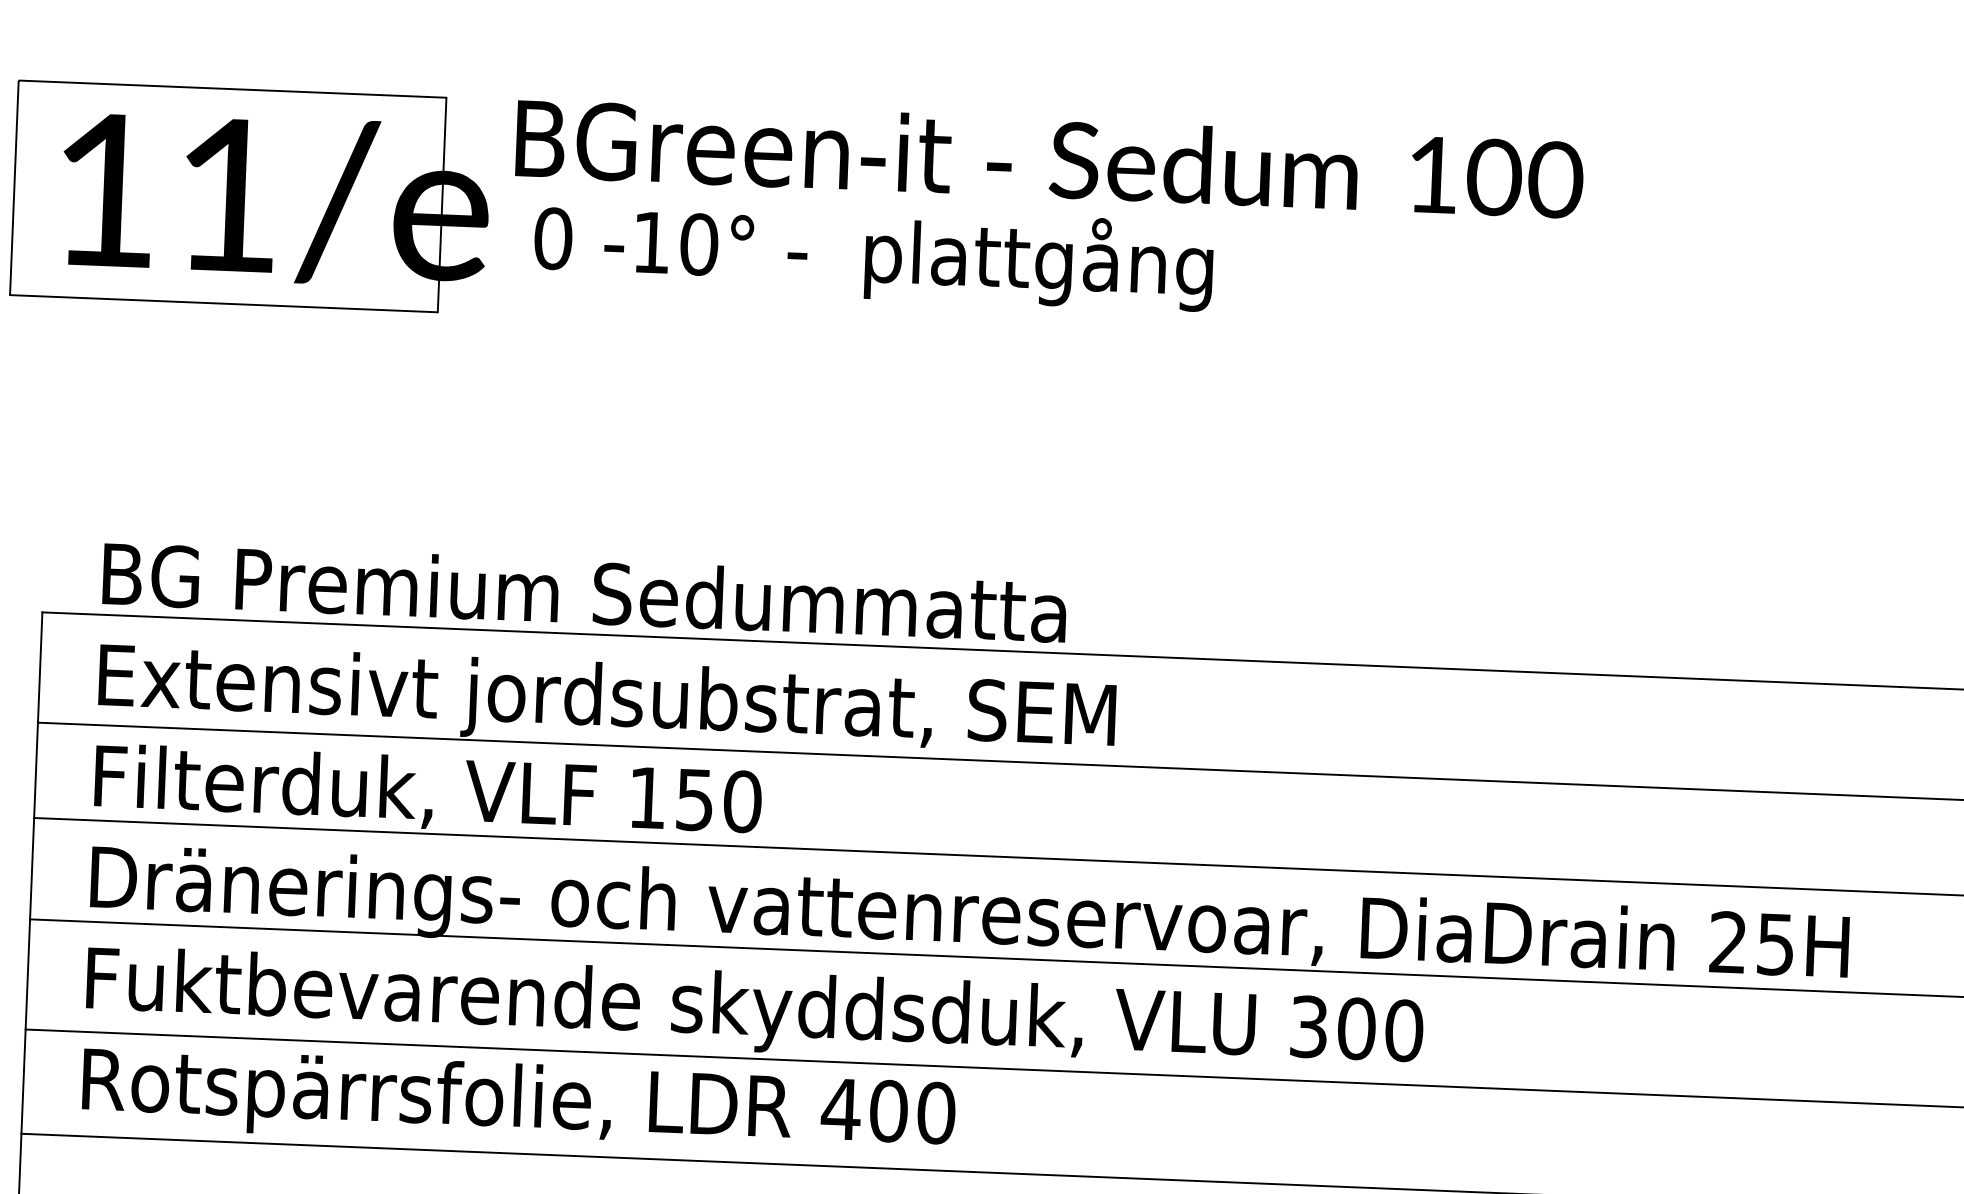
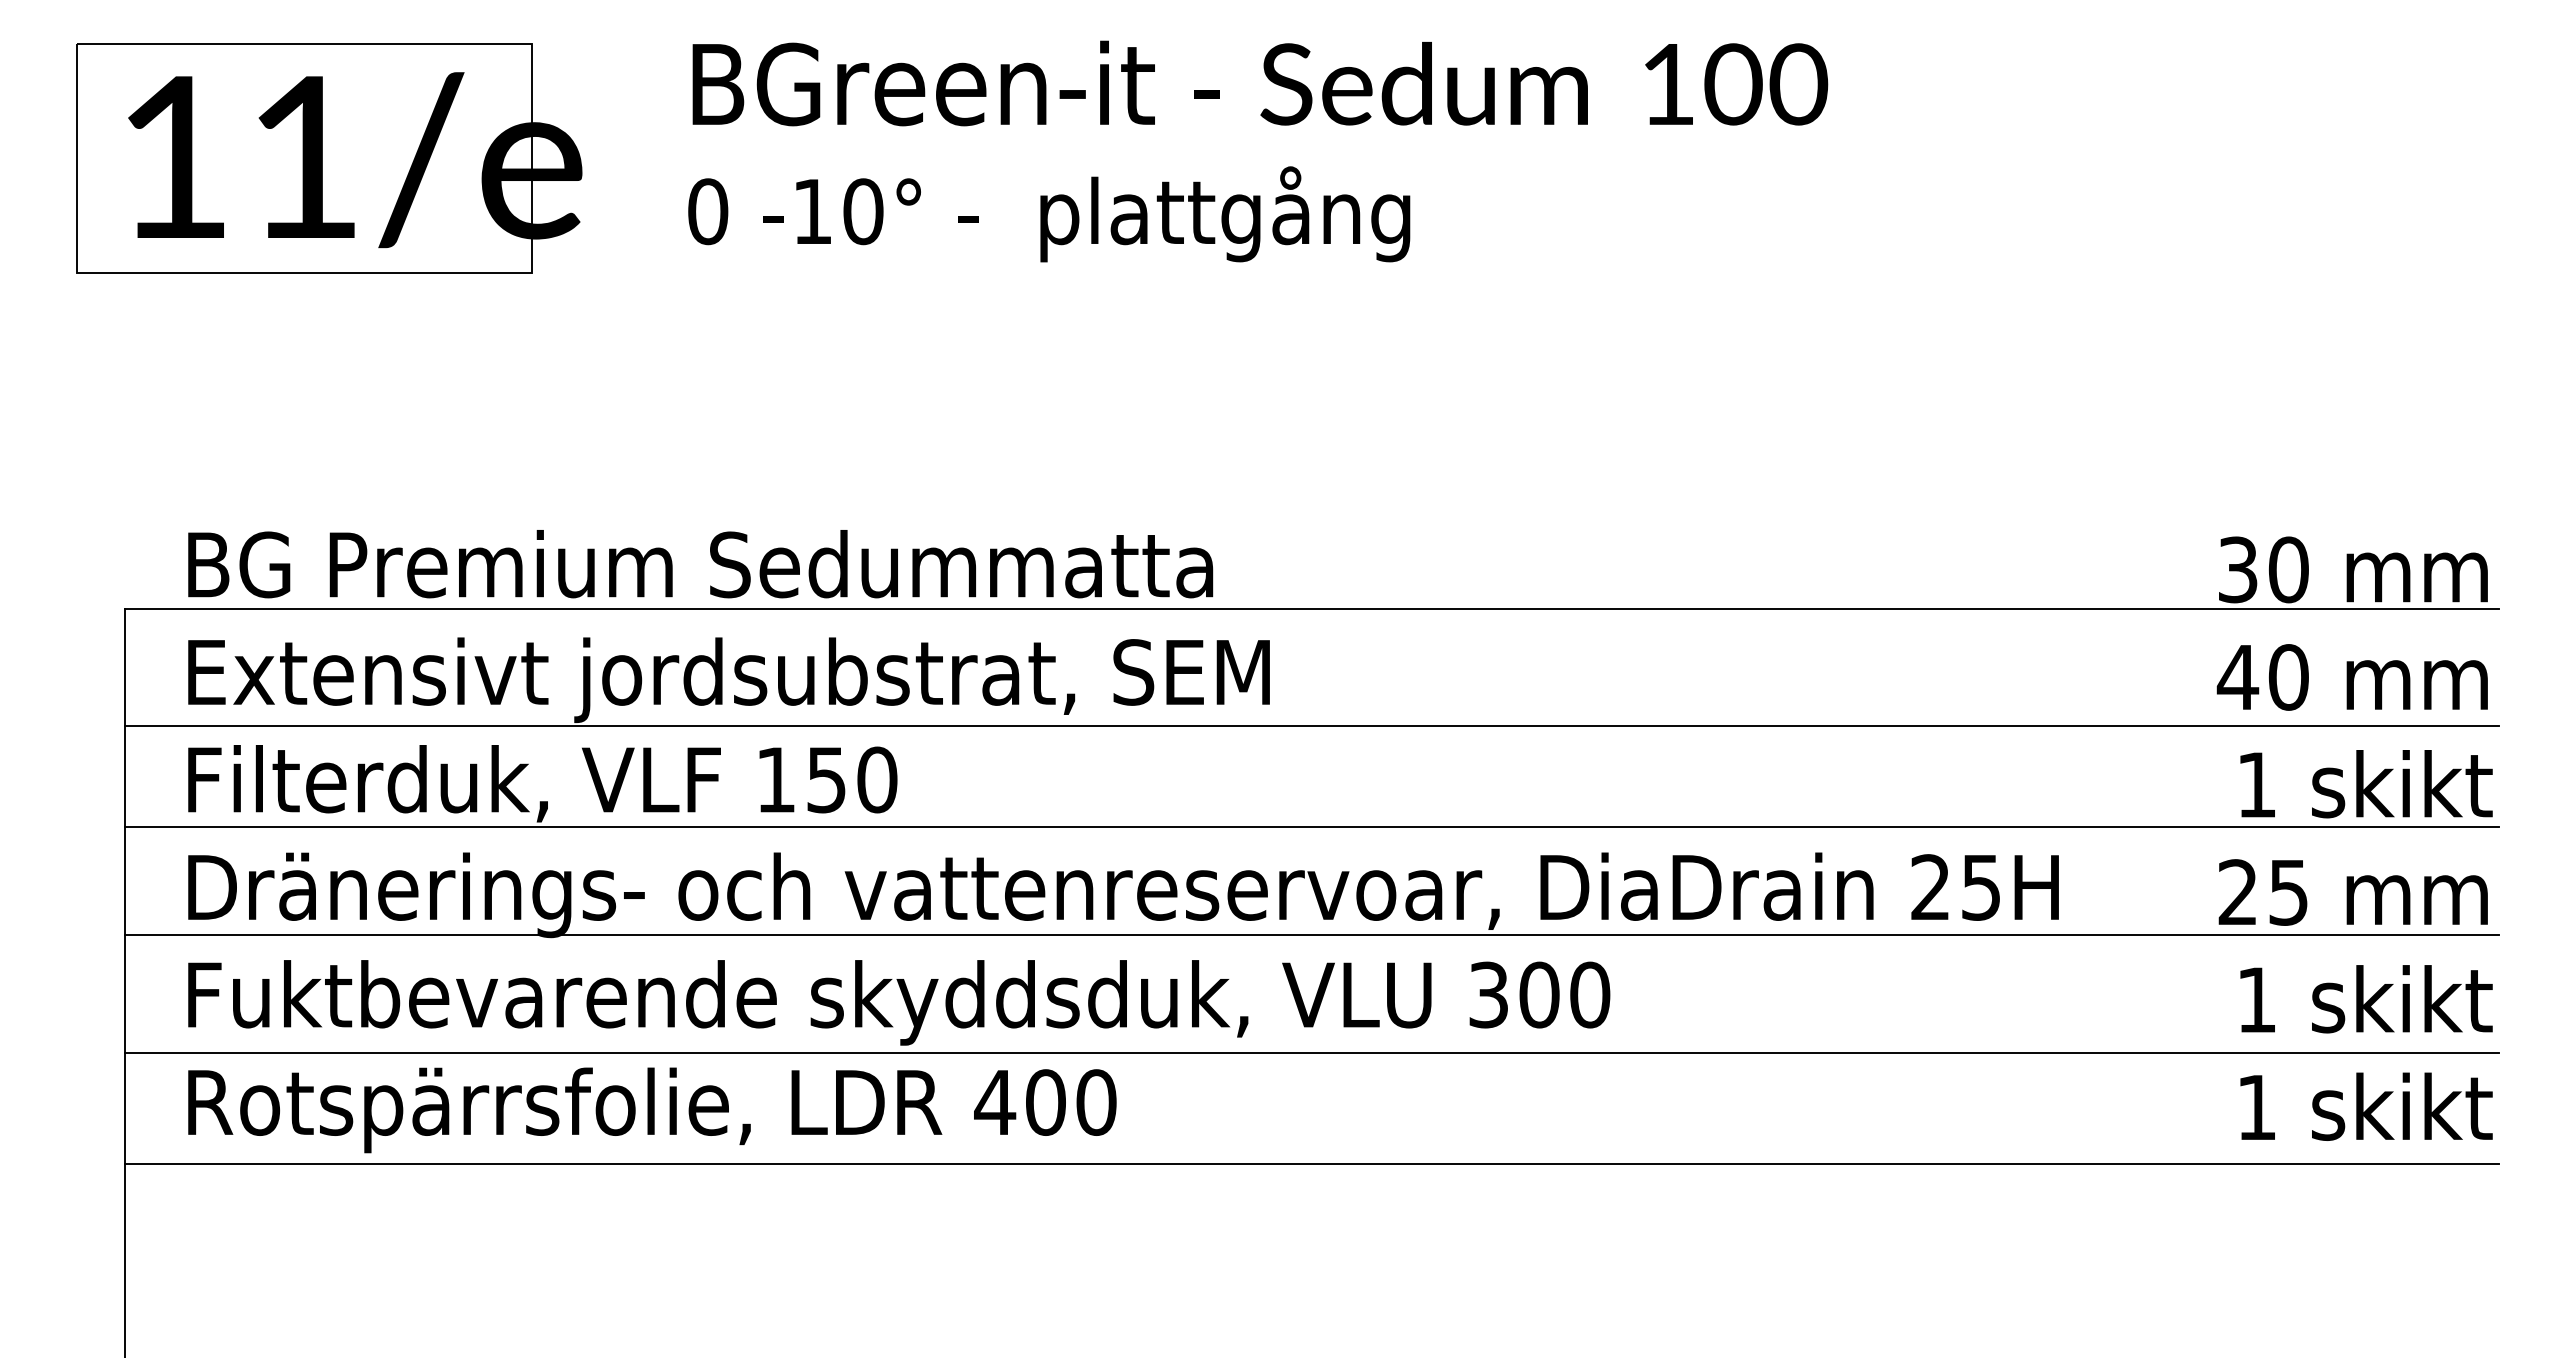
text: (1050, 158) -> (1260, 83), moved
text: (873, 254) -> (1049, 214), moved

